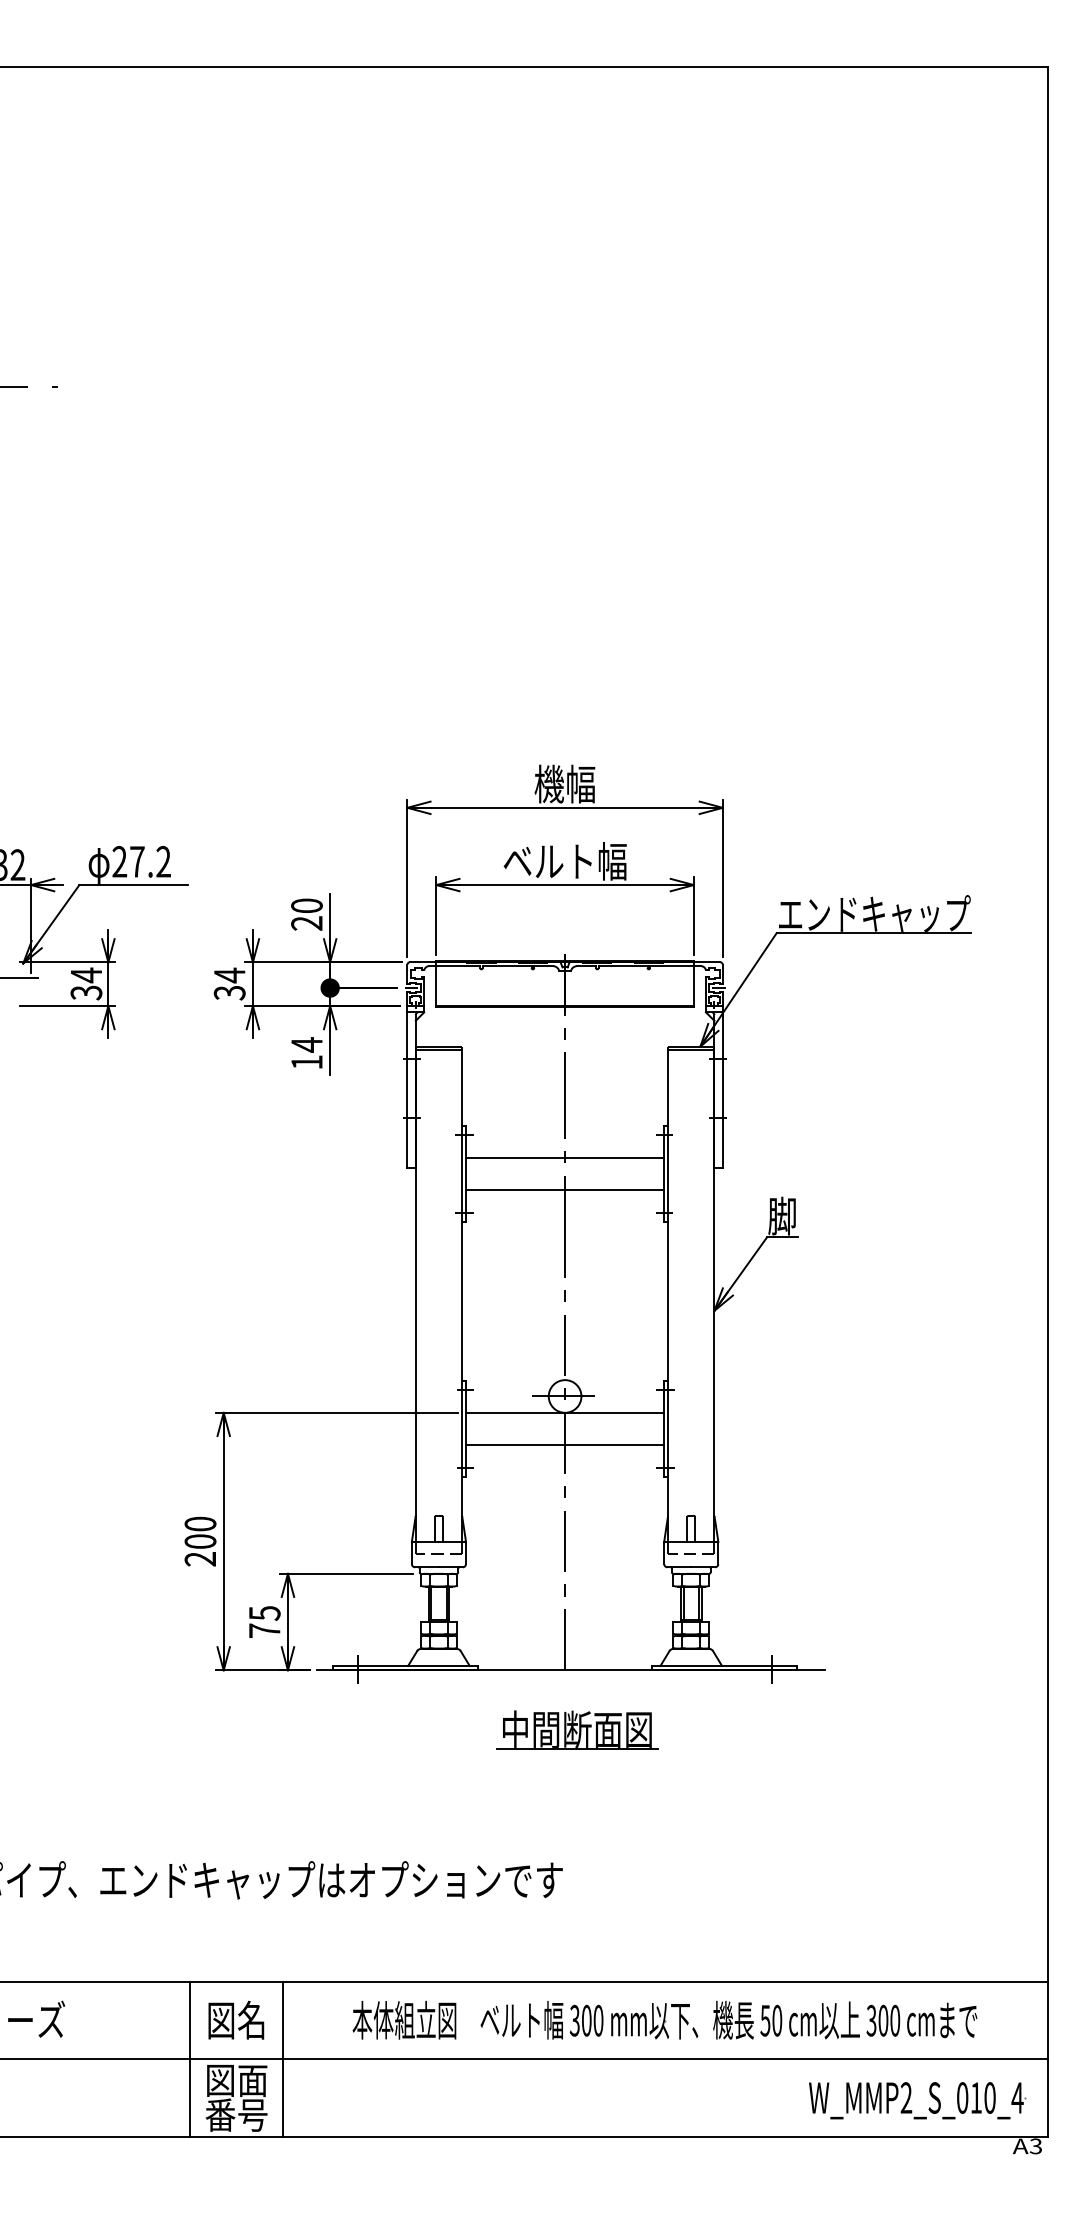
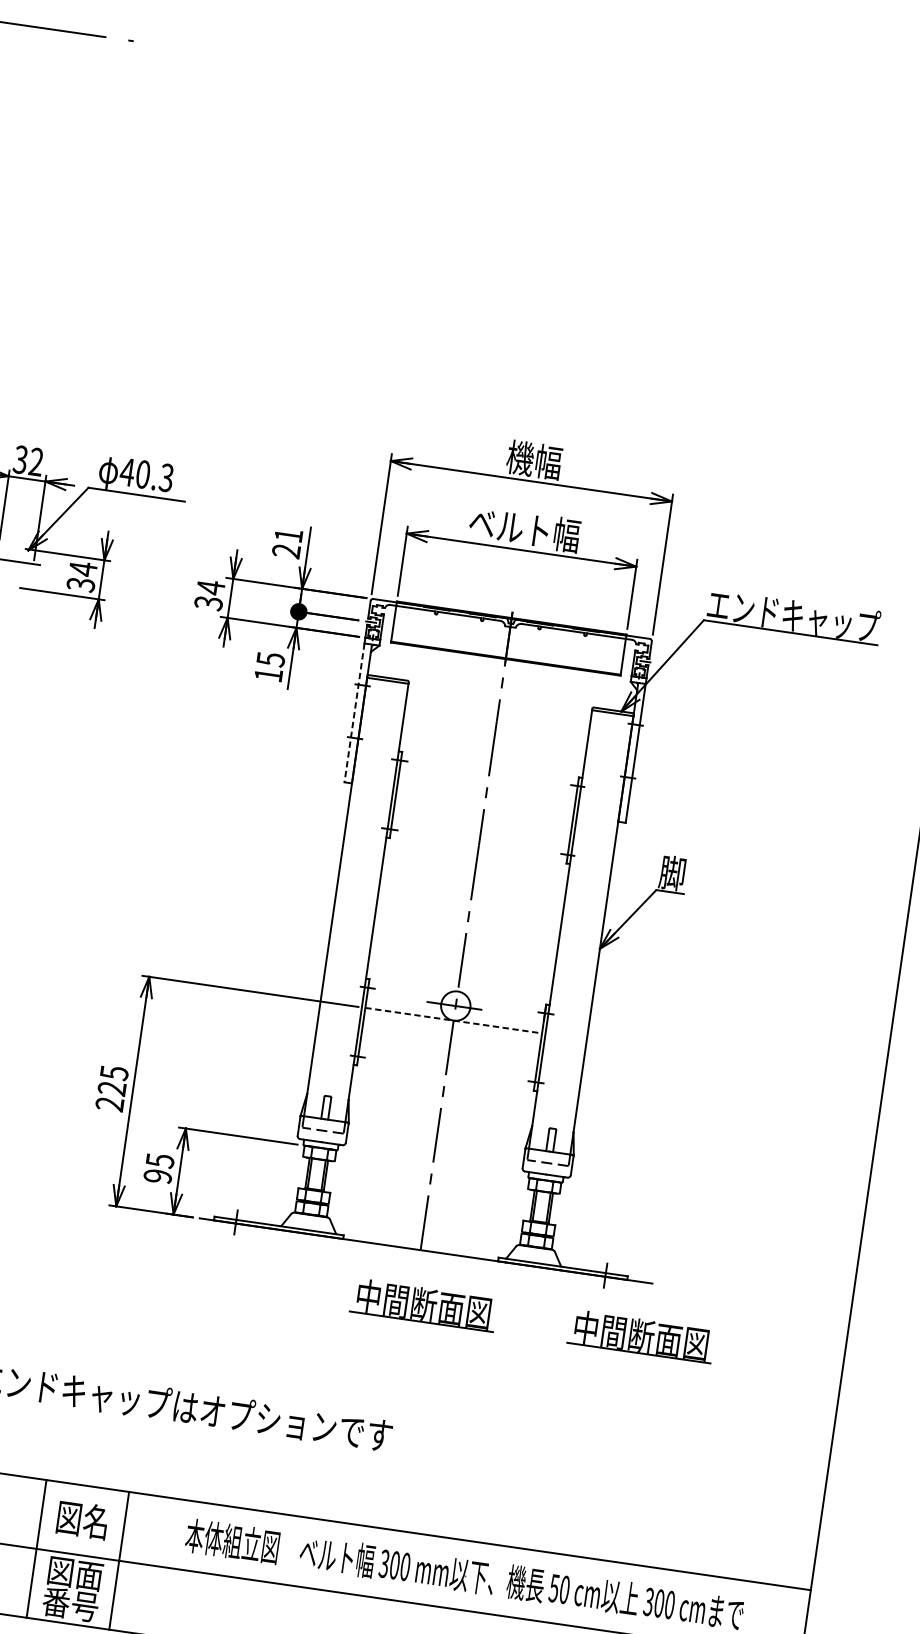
text: (140, 861) -> (146, 474), 27.2 -> 40.3
text: (306, 905) -> (288, 535), 20 -> 21
text: (306, 1044) -> (270, 659), 14 -> 15
line: (407, 1090) -> (354, 713), solid -> dashed
line: (564, 1157) -> (485, 792), removed
line: (564, 1190) -> (481, 822), removed
line: (565, 1412) -> (454, 1020), solid -> dashed
line: (564, 1445) -> (448, 1049), removed
text: (200, 1532) -> (113, 1080), 200 -> 225
text: (264, 1630) -> (157, 1176), 75 -> 95
part: (821, 1729) -> (641, 1335), added

